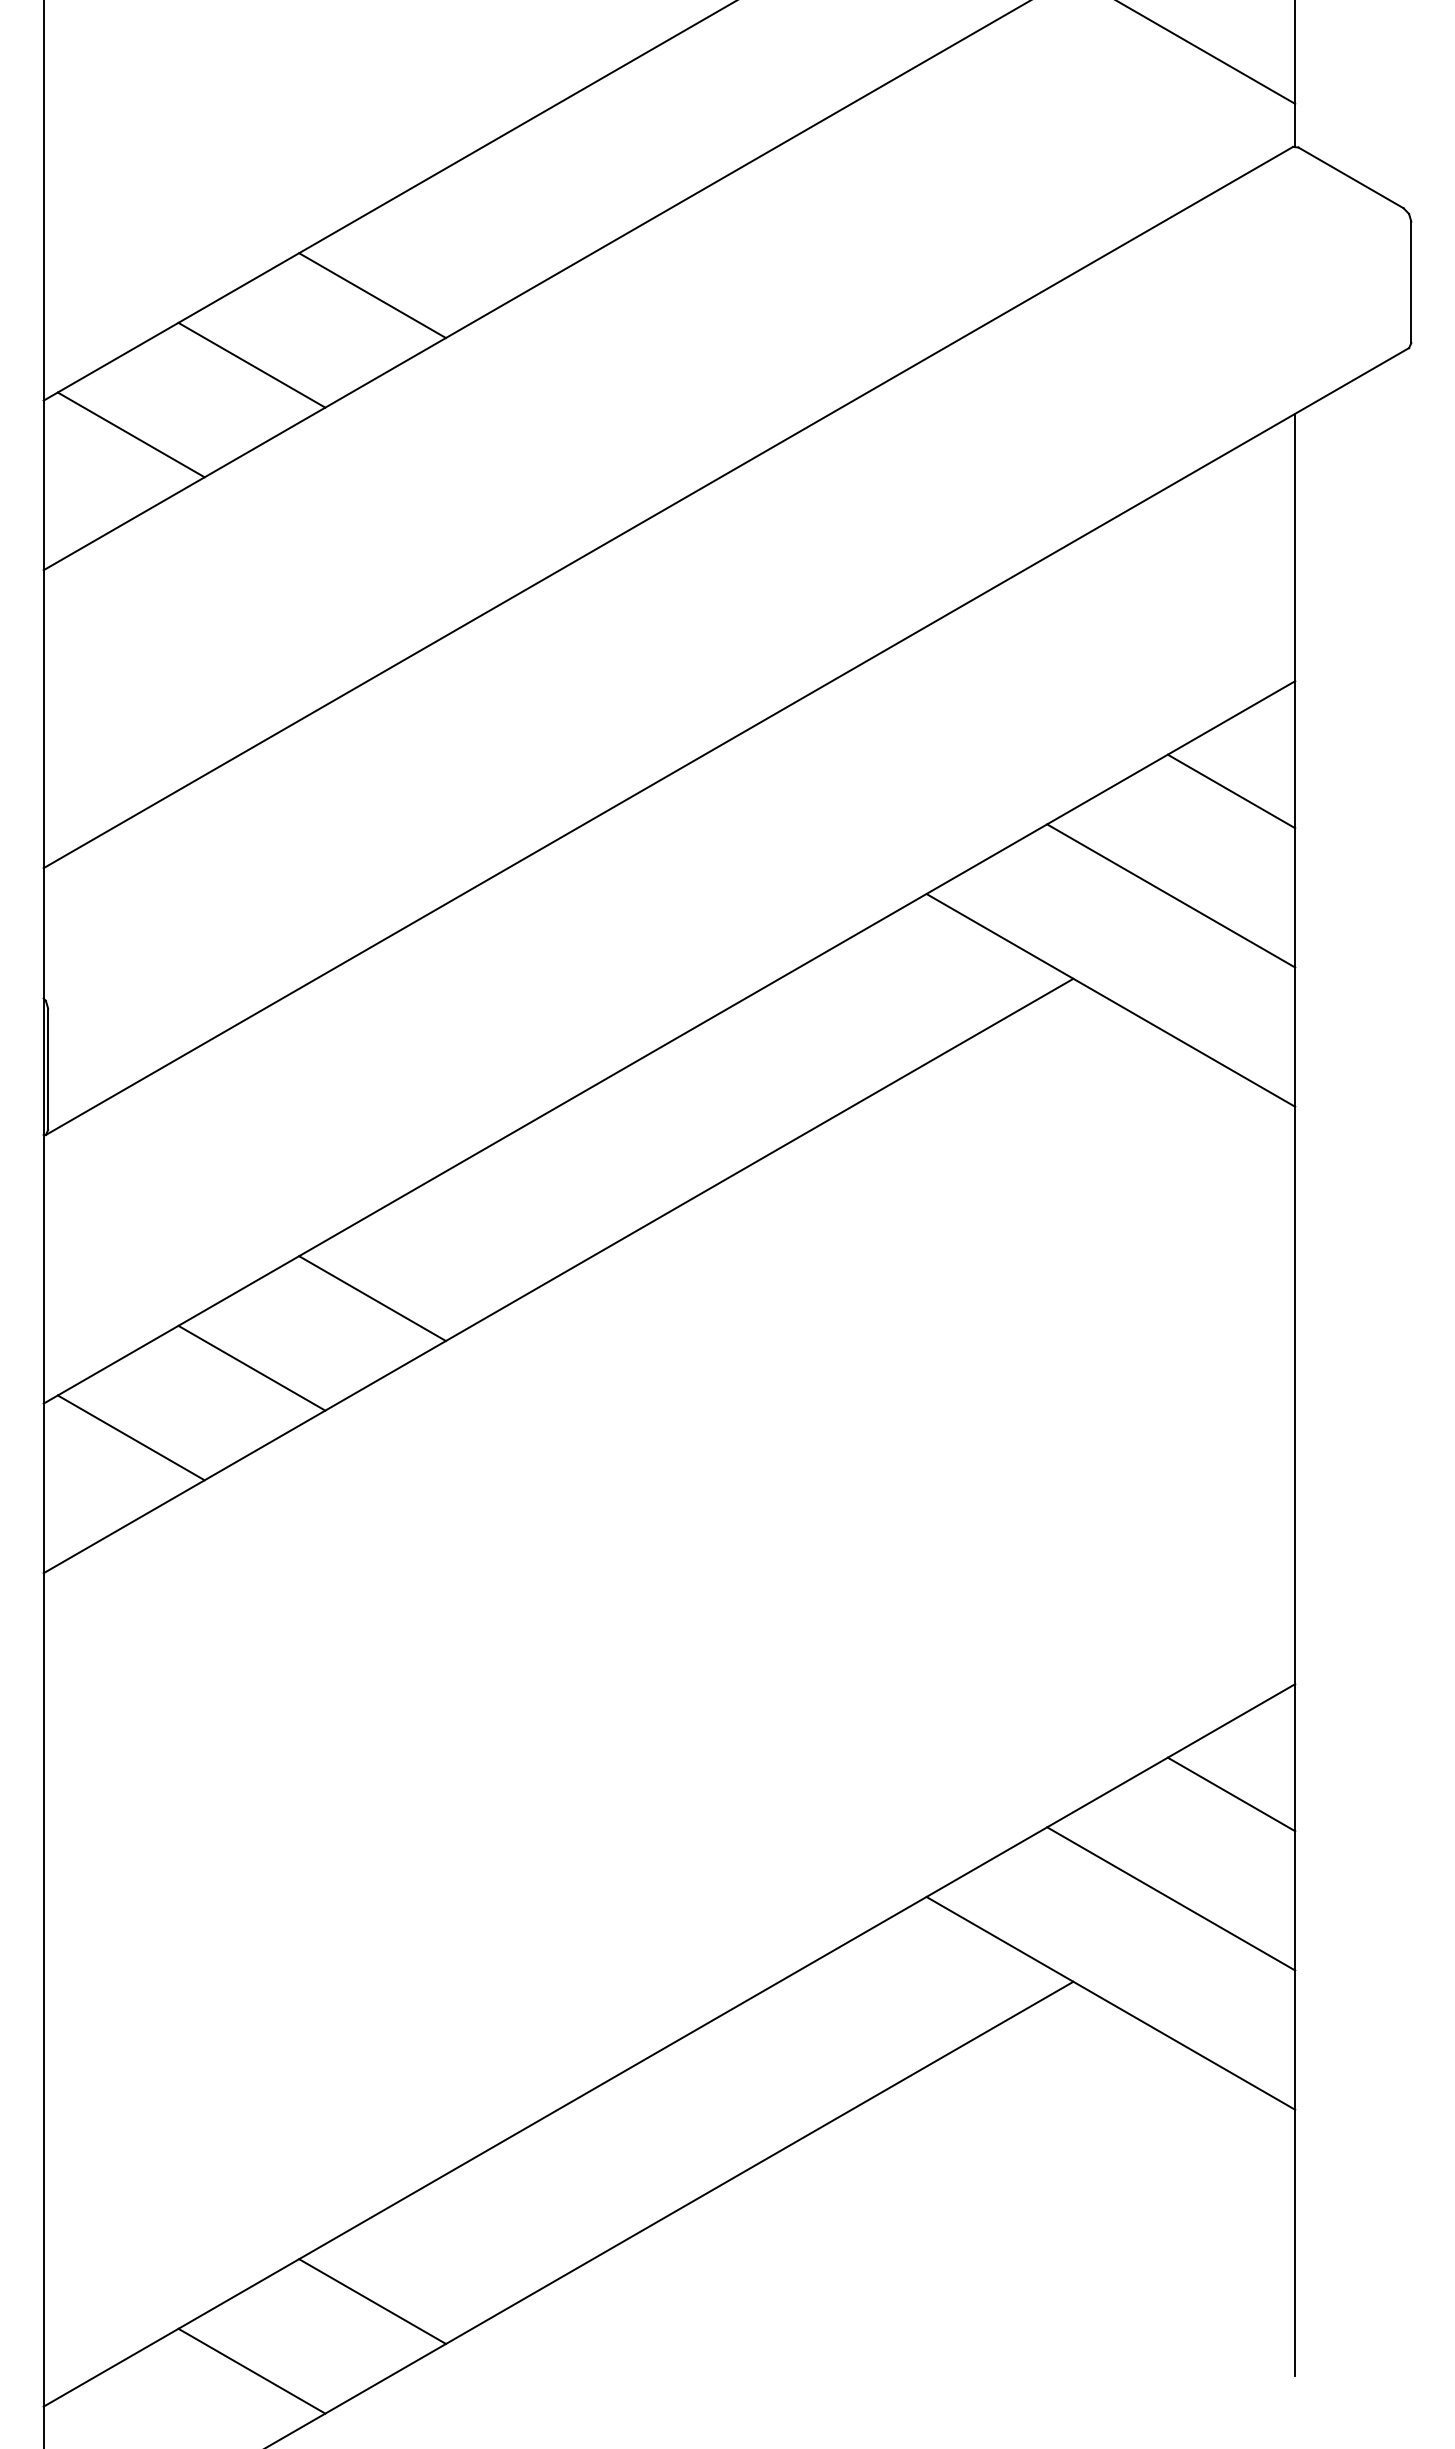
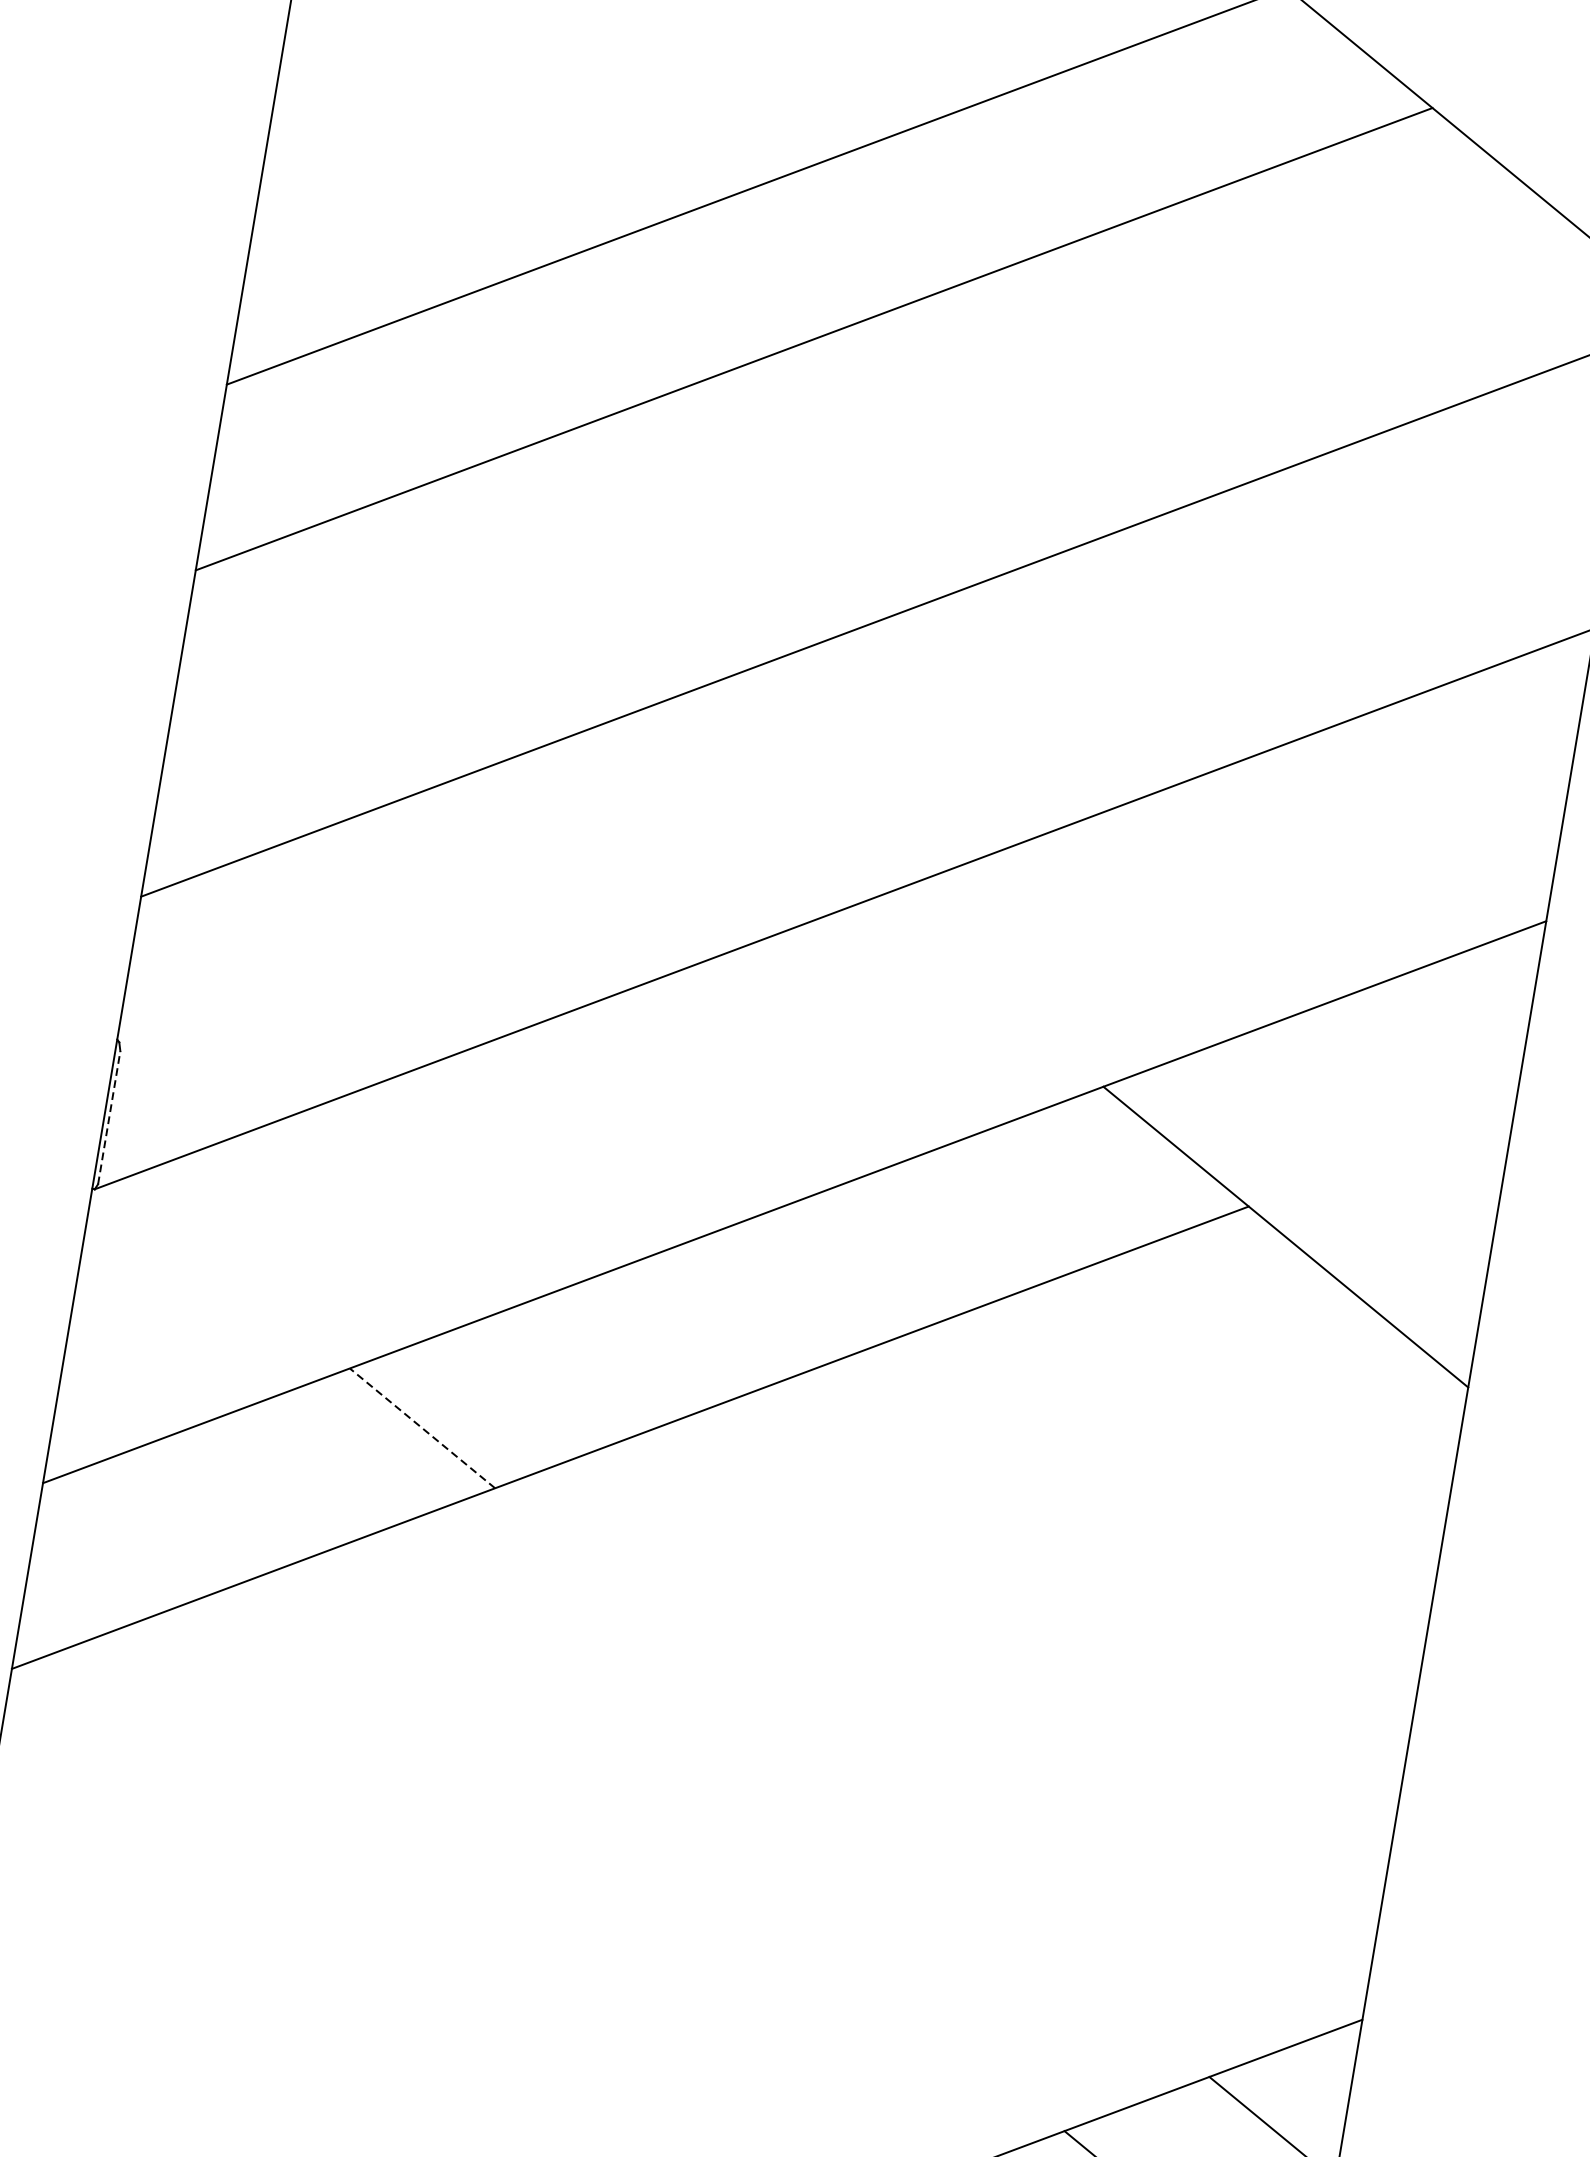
line: (372, 295) -> (606, 329), removed
line: (251, 364) -> (461, 383), removed
line: (130, 434) -> (315, 437), removed
line: (1231, 791) -> (1456, 1030), removed
line: (1171, 895) -> (1371, 1133), removed
line: (48, 1069) -> (109, 1118), solid -> dashed
line: (372, 1298) -> (422, 1428), solid -> dashed
line: (251, 1367) -> (277, 1481), removed
line: (130, 1437) -> (131, 1536), removed

